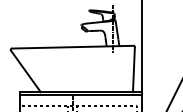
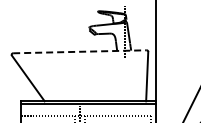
line: (72, 46) -> (79, 51), solid -> dashed

